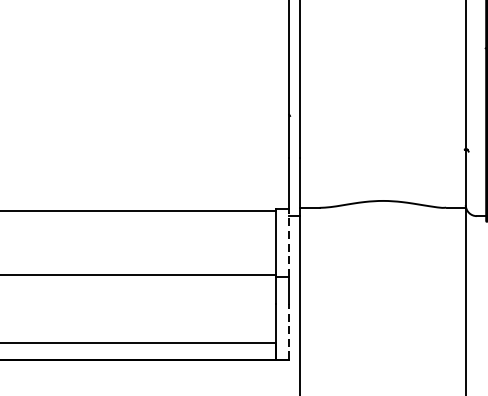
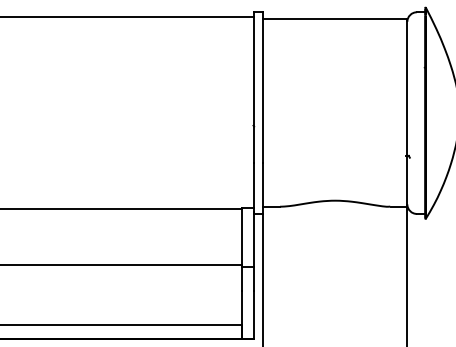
line: (289, 245) -> (253, 239), dashed -> solid
line: (289, 331) -> (253, 314), dashed -> solid

